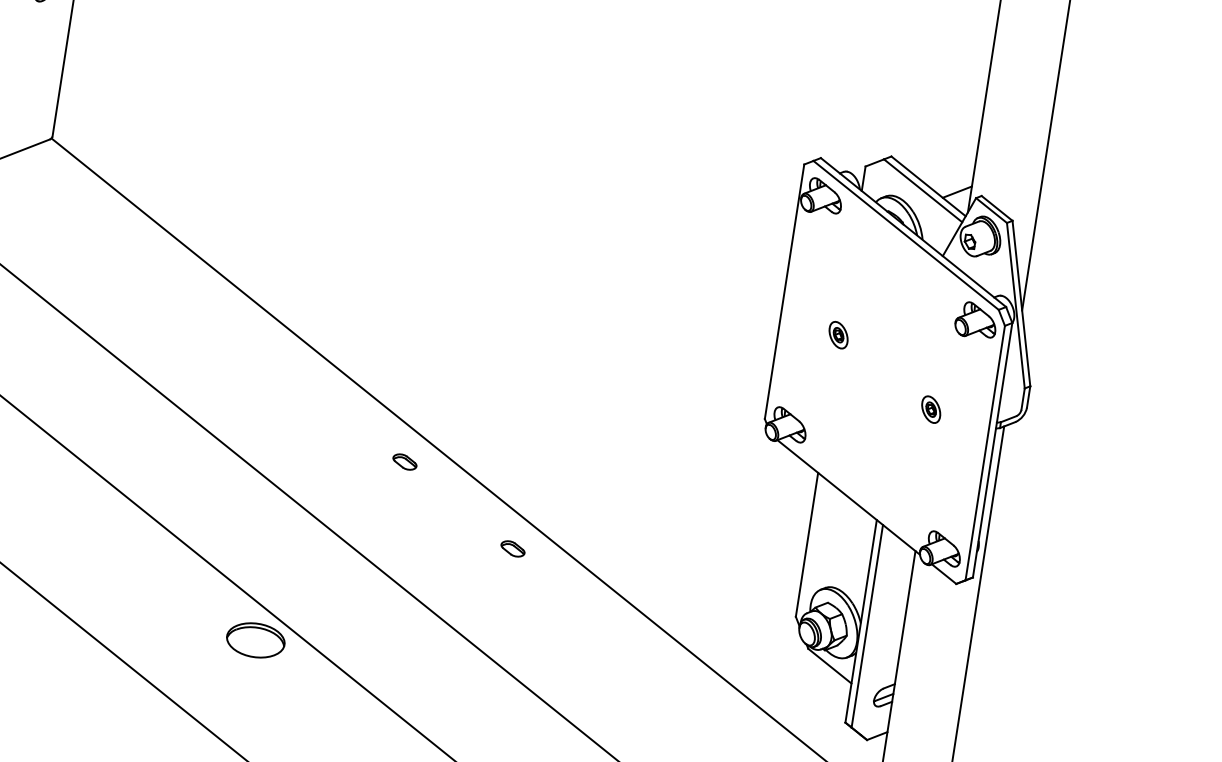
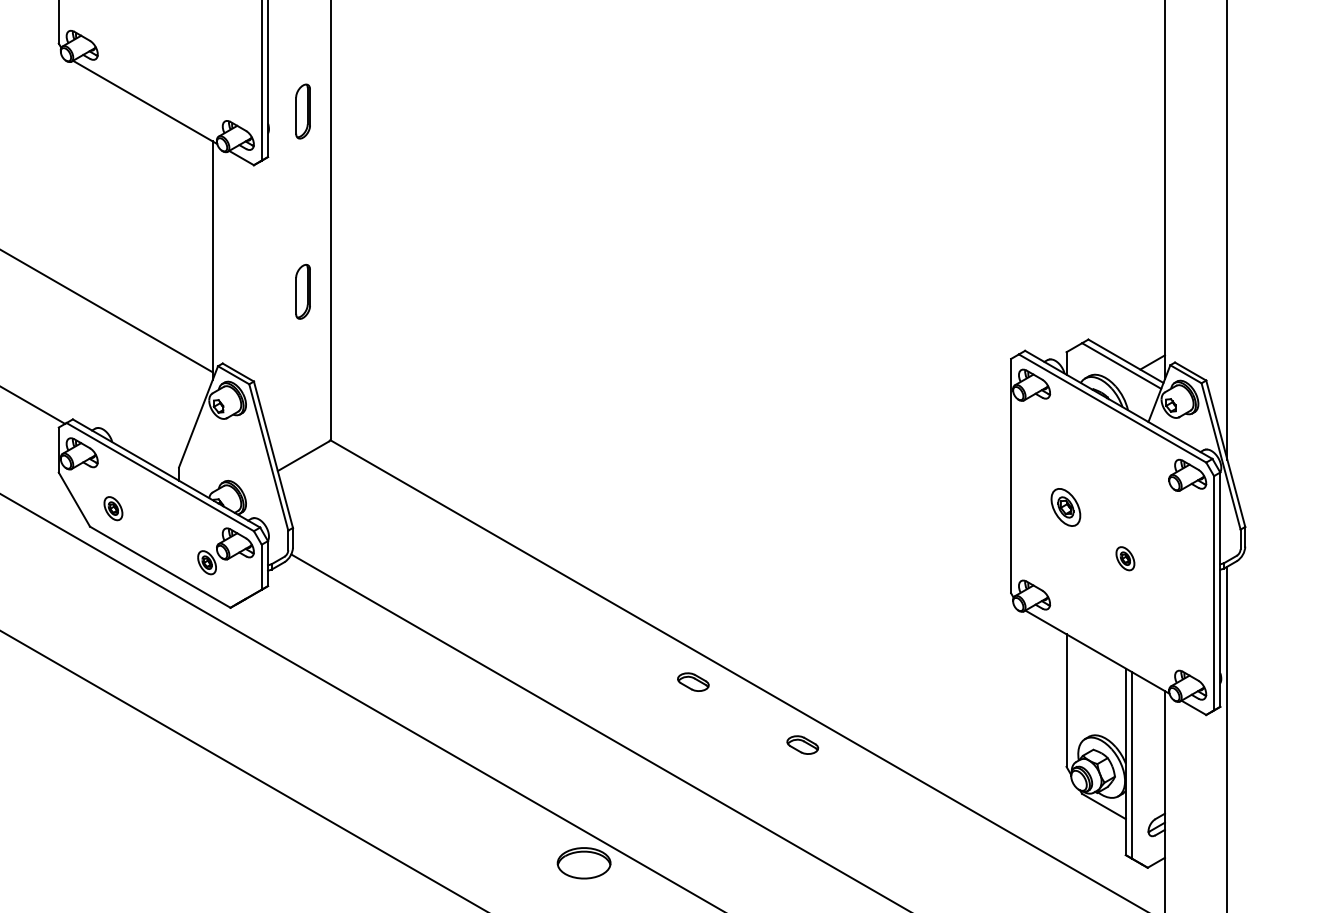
part: (838, 334) -> (1065, 507), size x1.6
part: (931, 409) -> (1125, 558), moved
part: (405, 461) -> (693, 681), size x1.4
part: (512, 549) -> (802, 745), size x1.4

